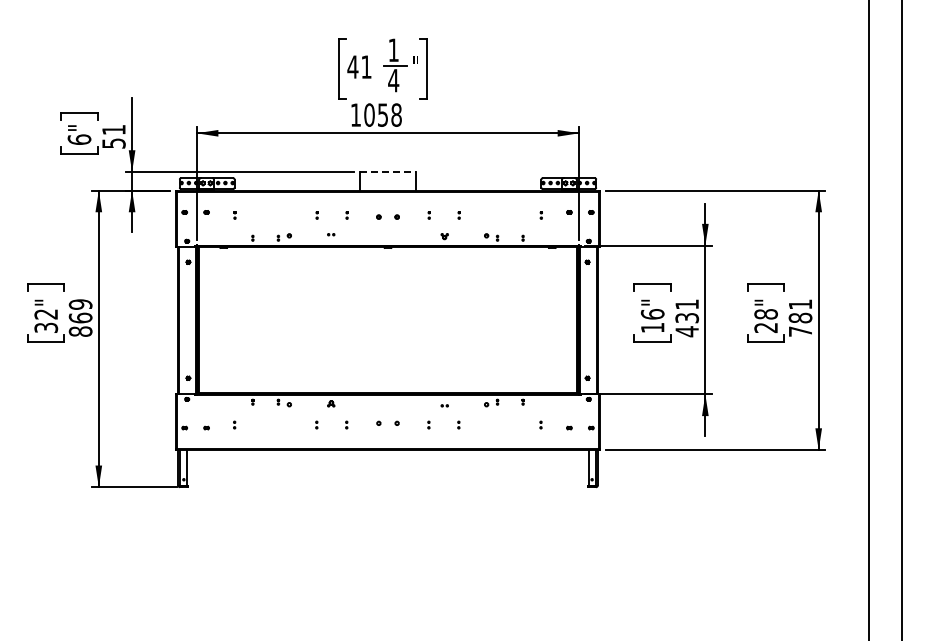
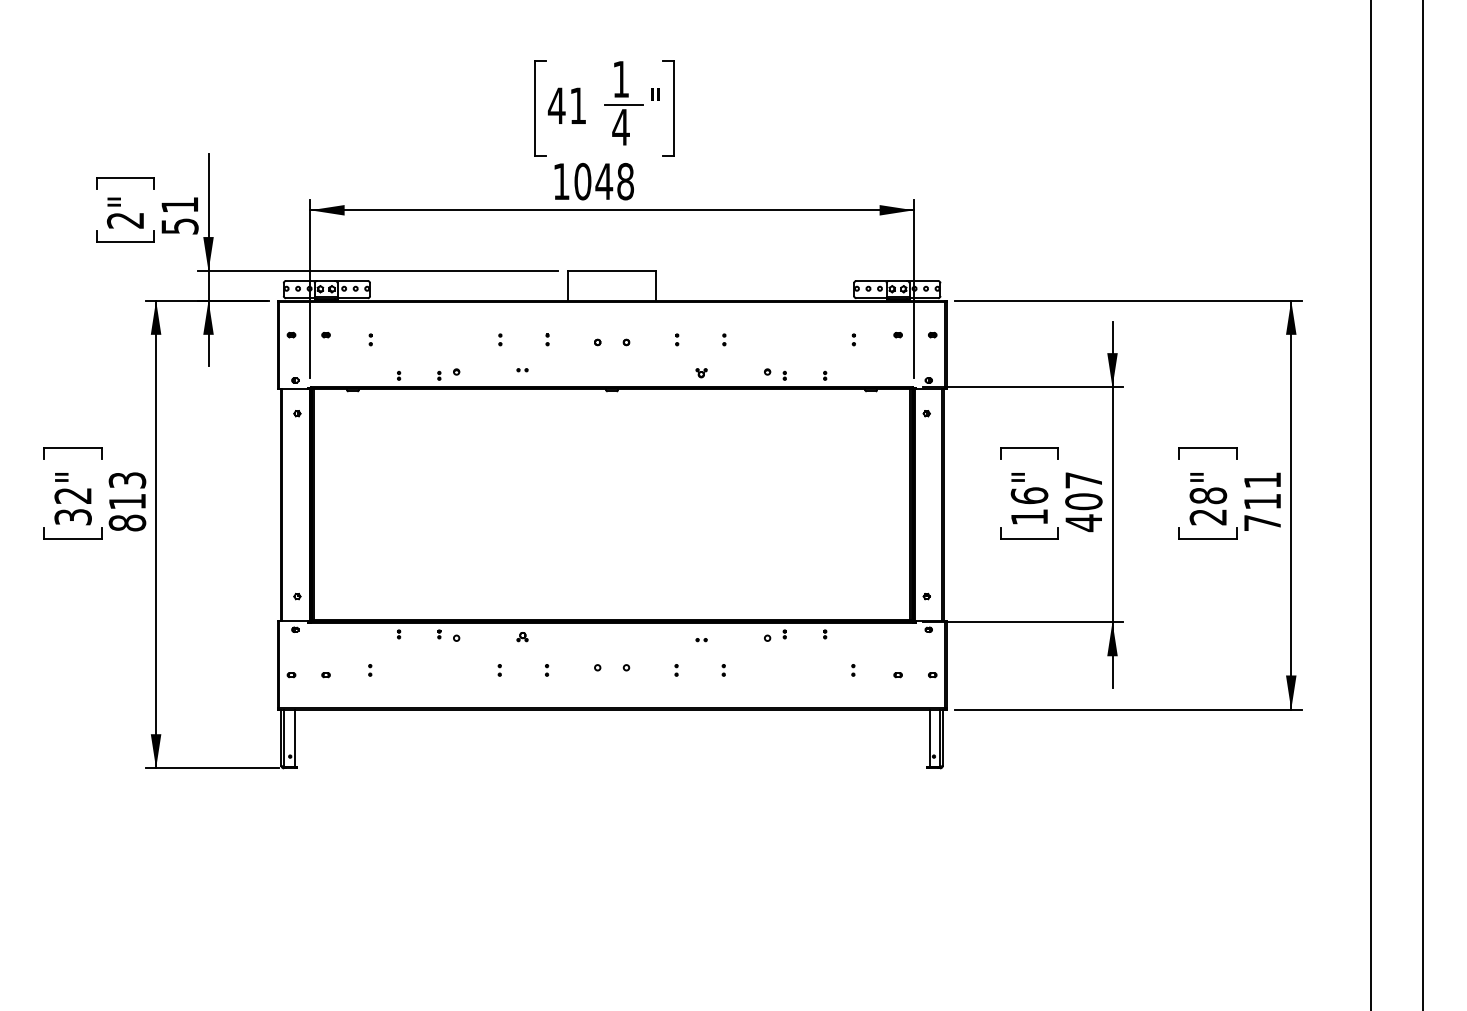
text: (382, 114) -> (603, 180), 1058 -> 1048
text: (79, 139) -> (125, 220), 6" -> 2"
line: (388, 171) -> (612, 270), dashed -> solid
text: (80, 311) -> (127, 491), 869 -> 813
text: (687, 311) -> (1084, 491), 431 -> 407
text: (800, 317) -> (1262, 500), 781 -> 711

